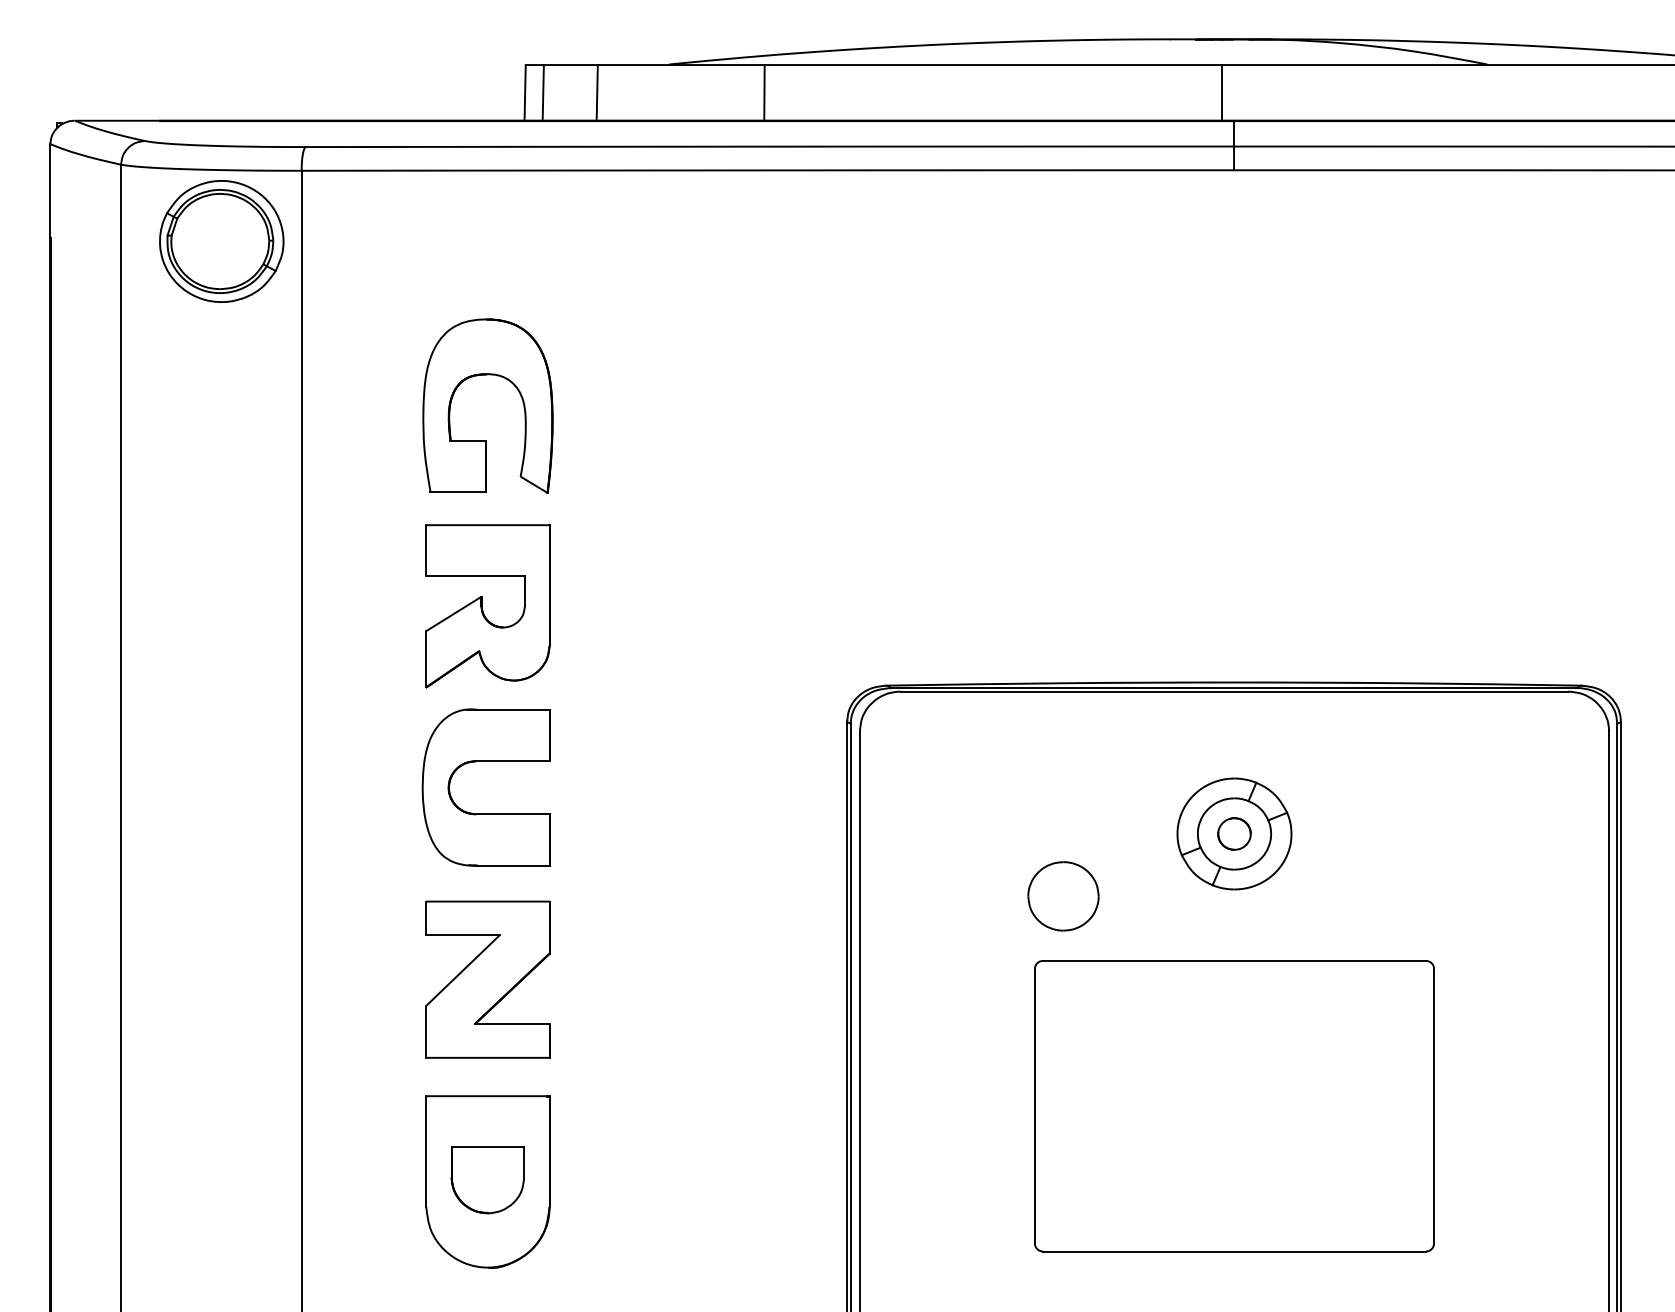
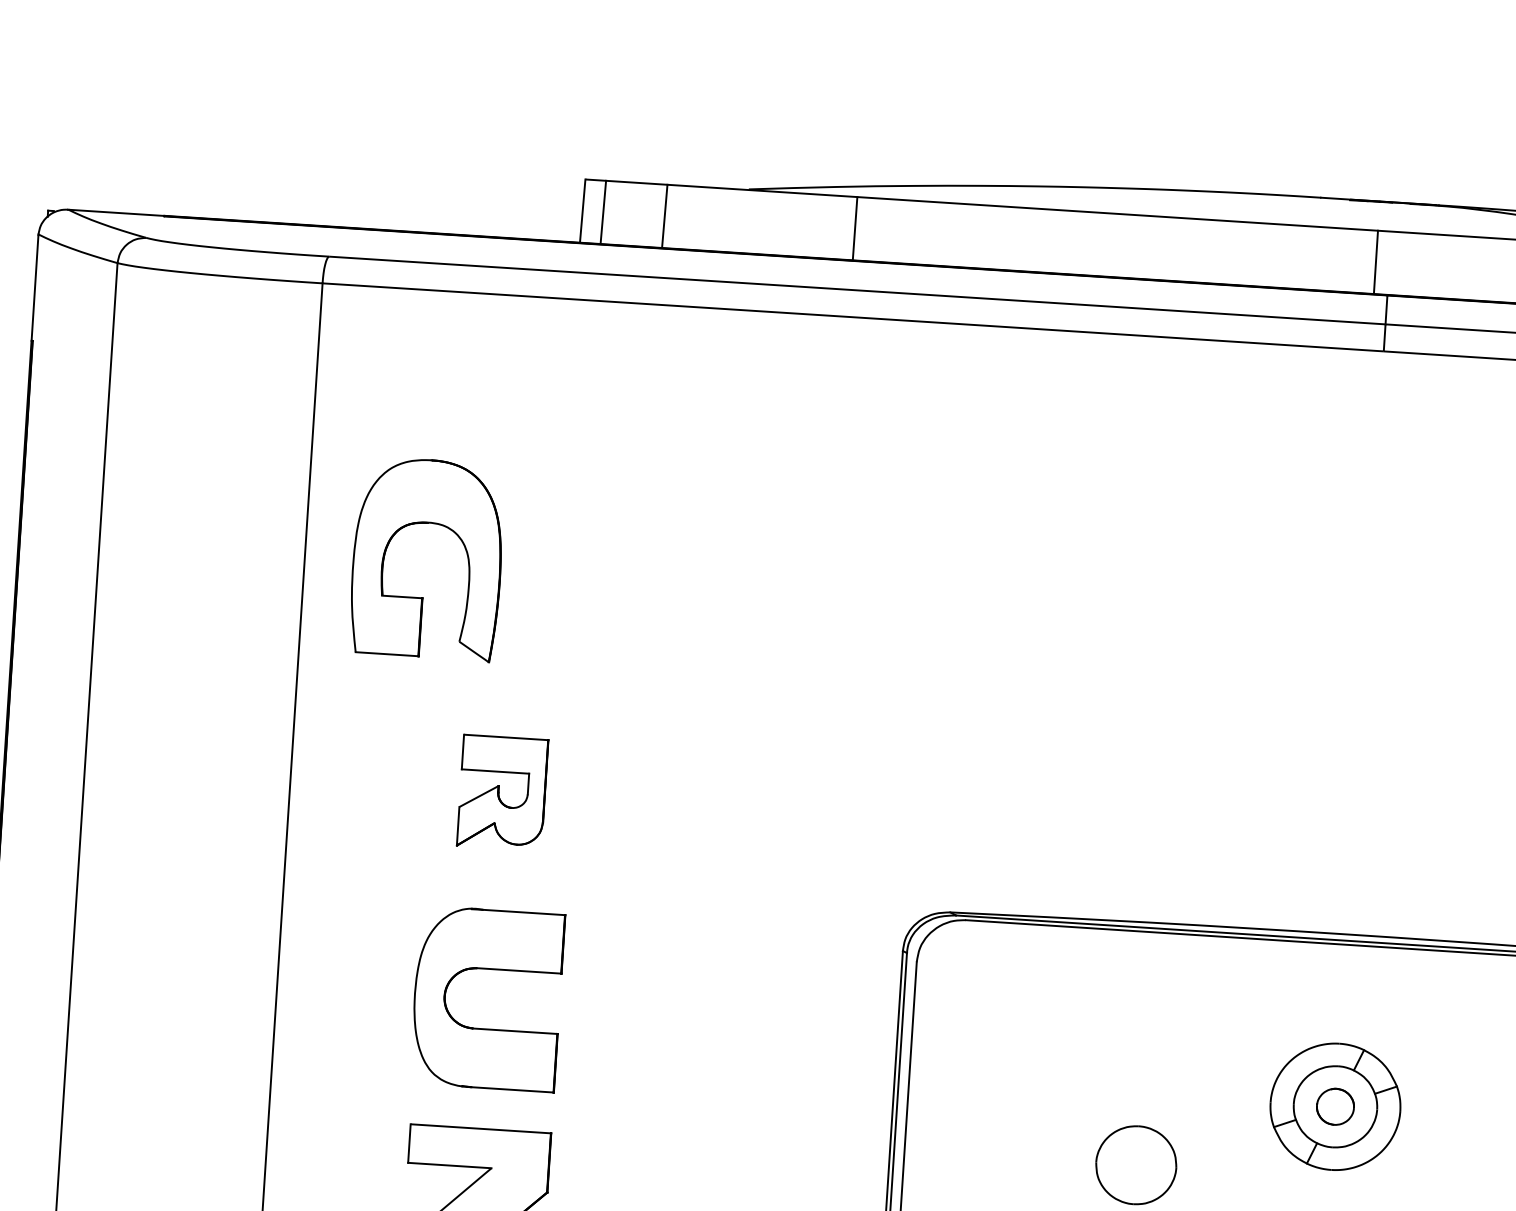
part: (221, 241) -> (226, 357), removed
part: (487, 375) -> (429, 524), moved
part: (487, 606) -> (502, 792), size x0.6

